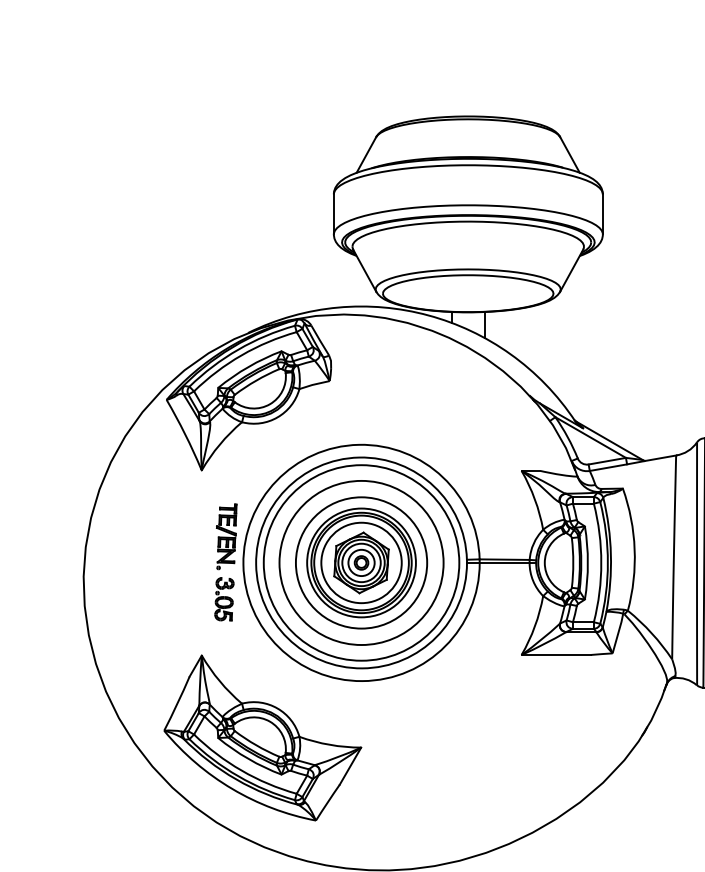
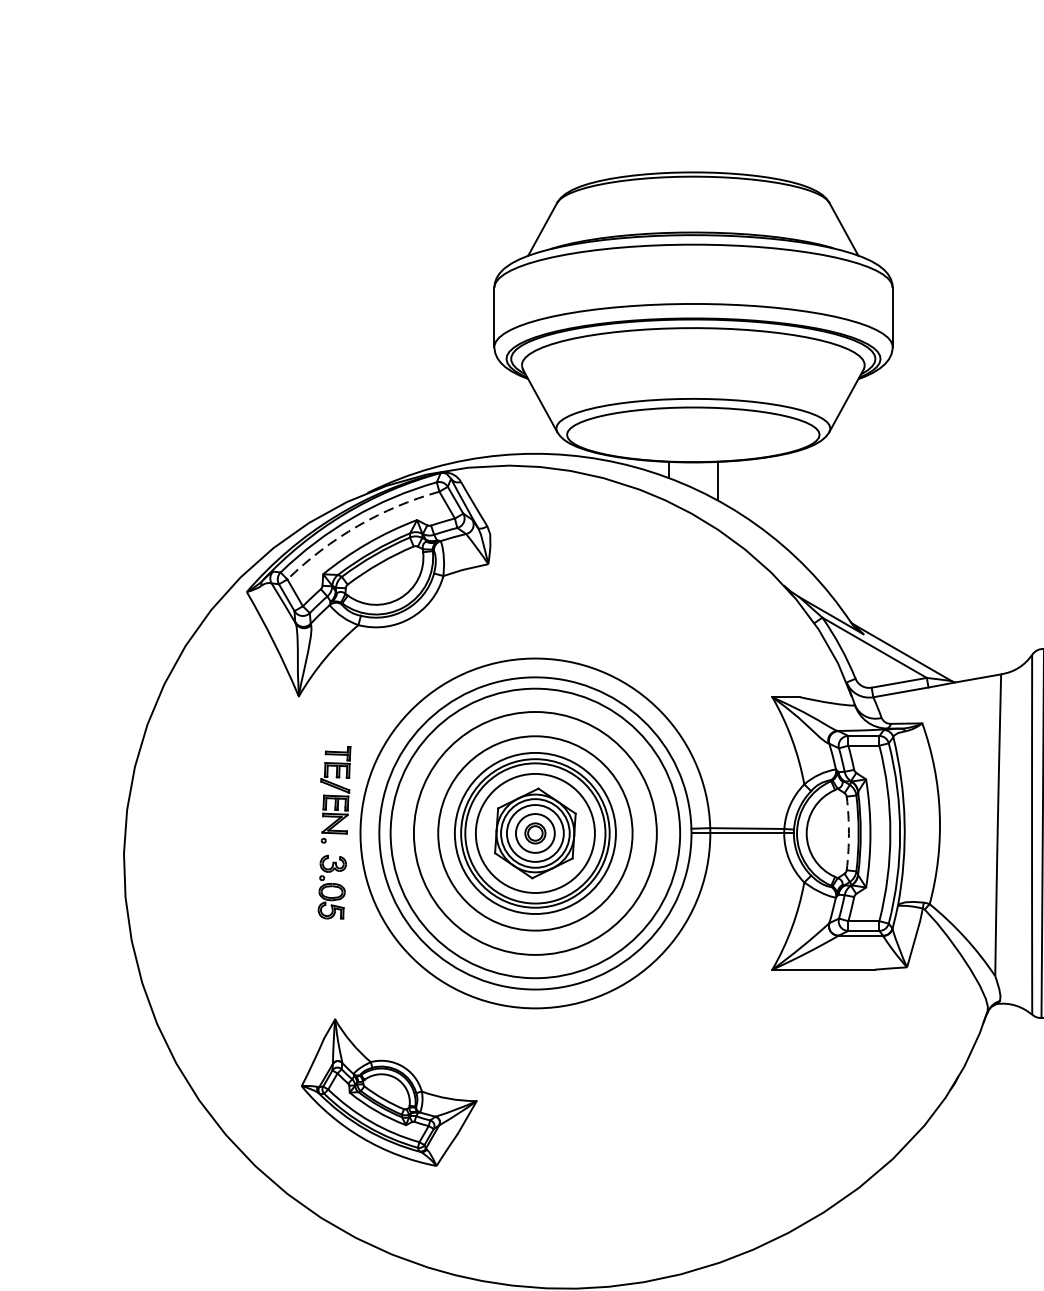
arc: (241, 355) -> (357, 526), solid -> dashed
arc: (573, 562) -> (849, 832), solid -> dashed
part: (262, 737) -> (388, 1091), size x0.6

